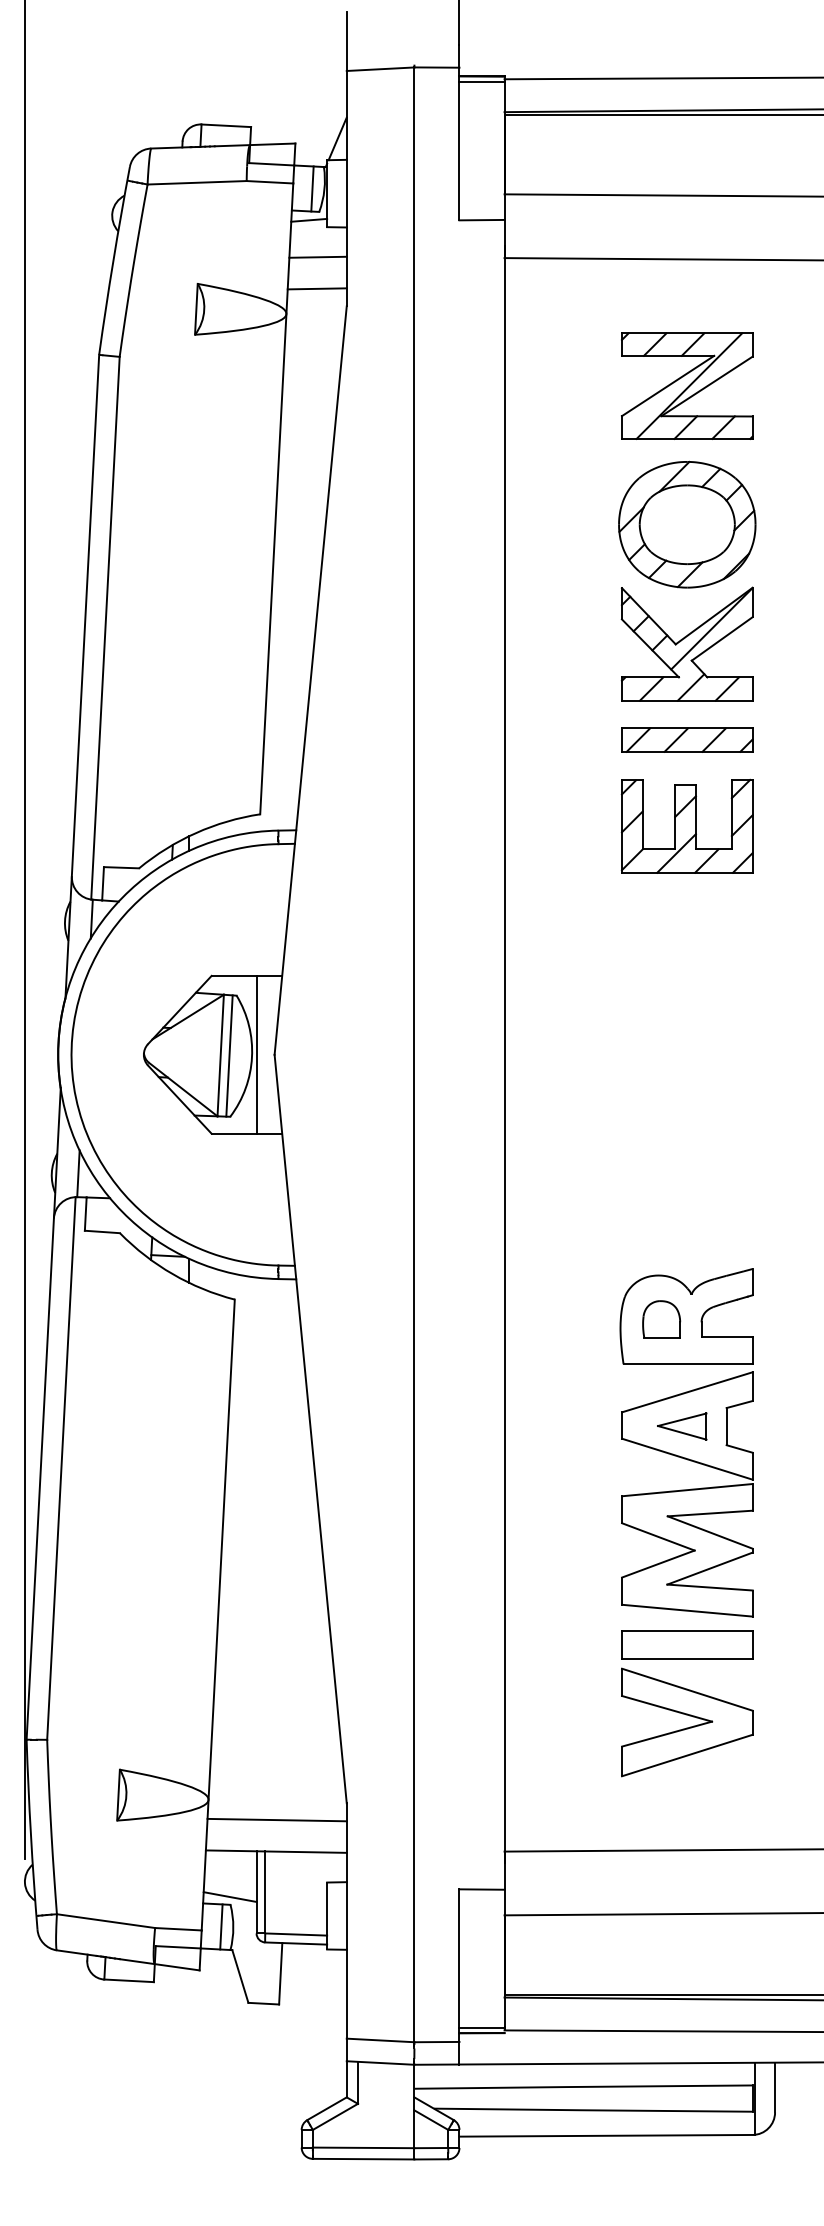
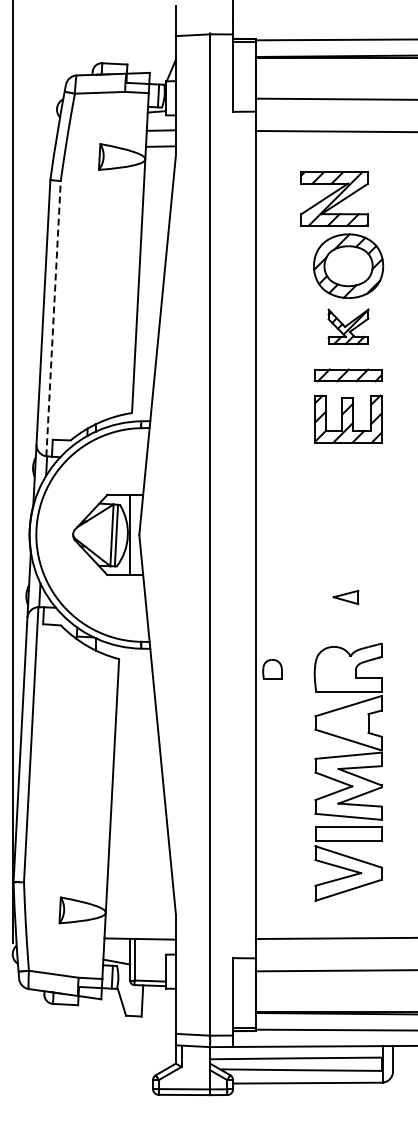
part: (687, 385) -> (334, 198), moved
line: (105, 627) -> (53, 318), solid -> dashed
part: (687, 643) -> (348, 326), size x0.6
part: (661, 1320) -> (272, 669), moved
part: (681, 1426) -> (345, 597), moved
line: (276, 1819) -> (140, 922), removed

